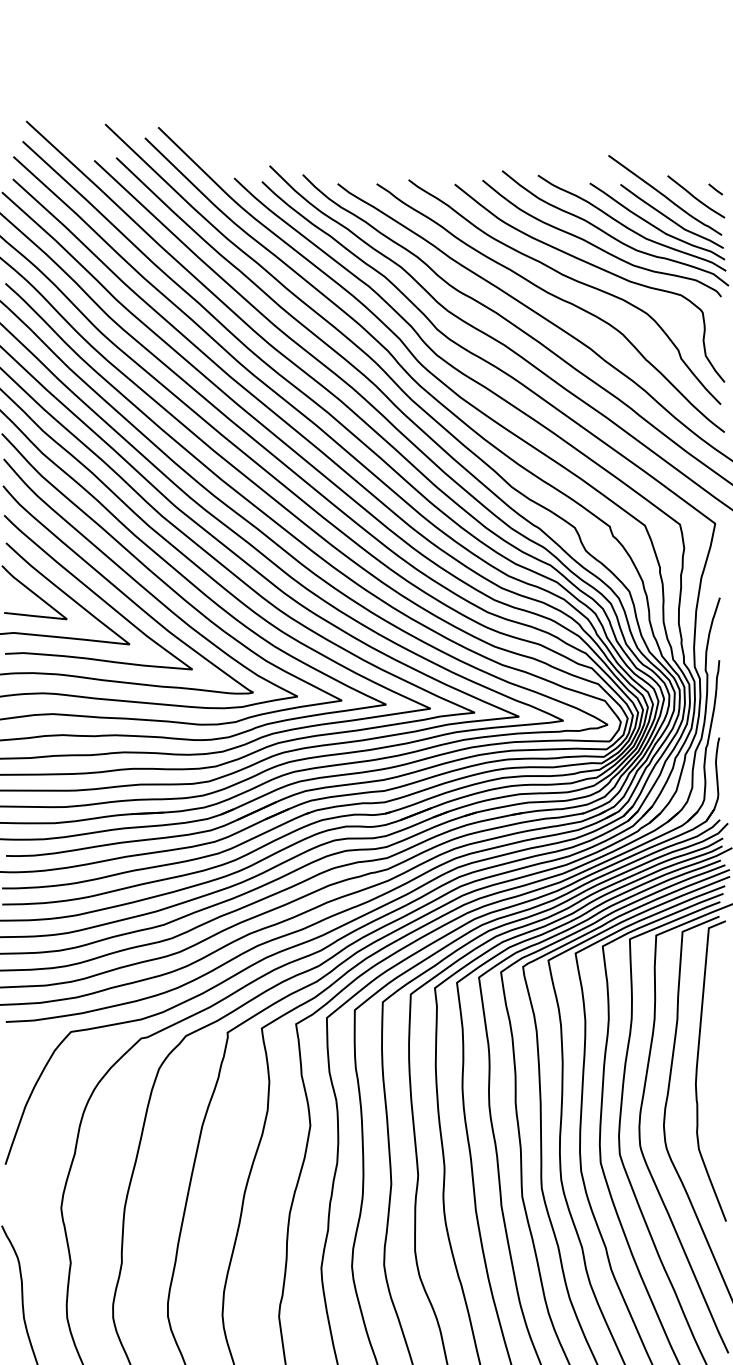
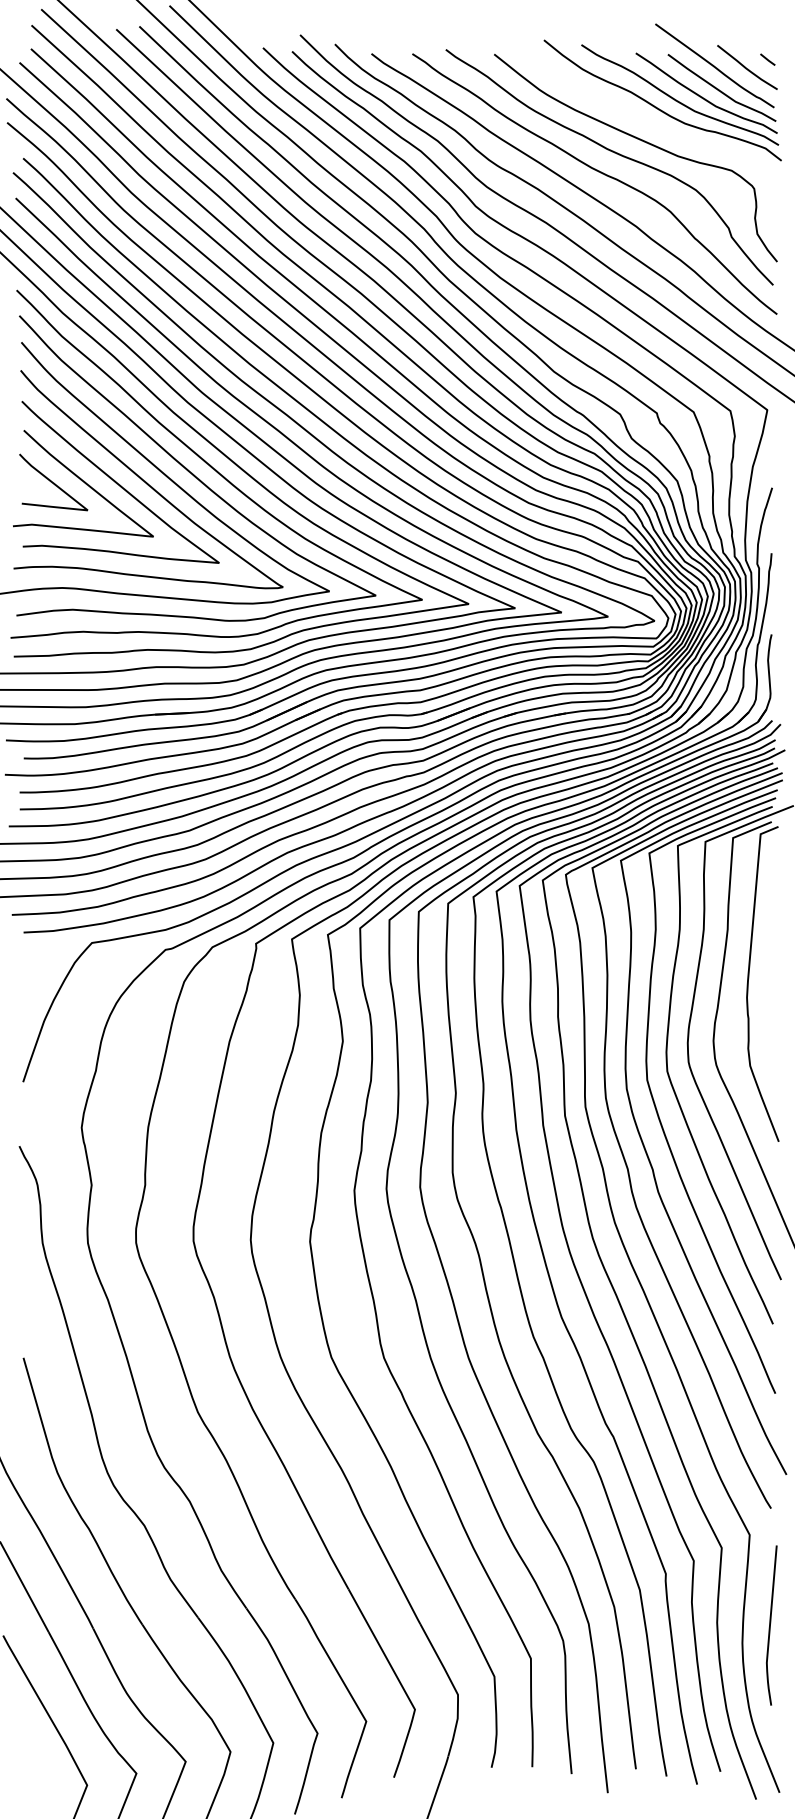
curve: (598, 246) -> (644, 119), removed

